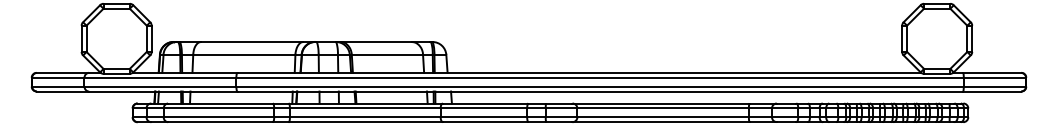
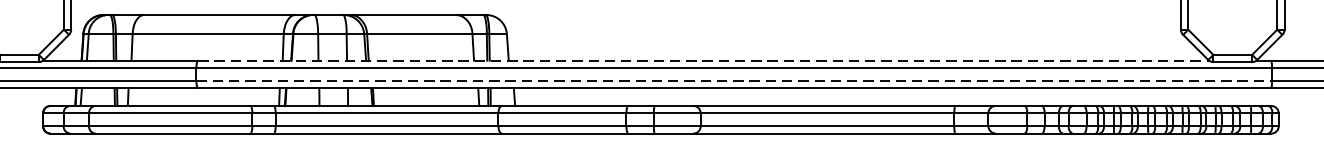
line: (579, 72) -> (703, 60), solid -> dashed
line: (600, 86) -> (734, 80), solid -> dashed

